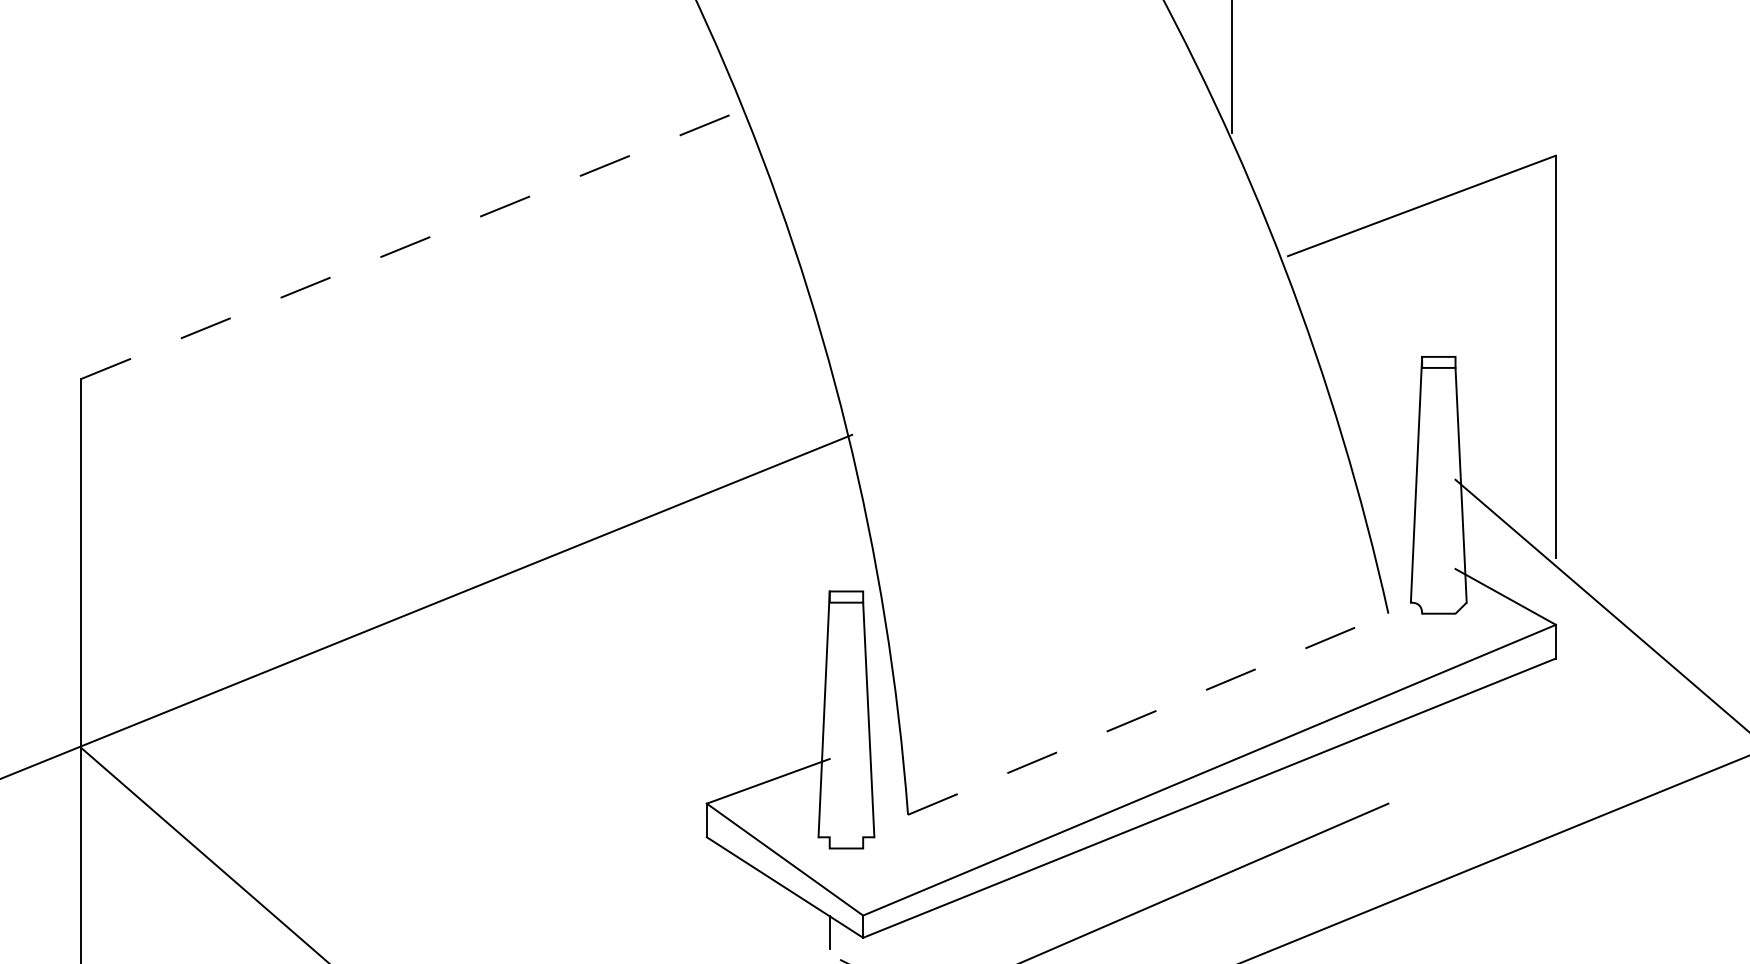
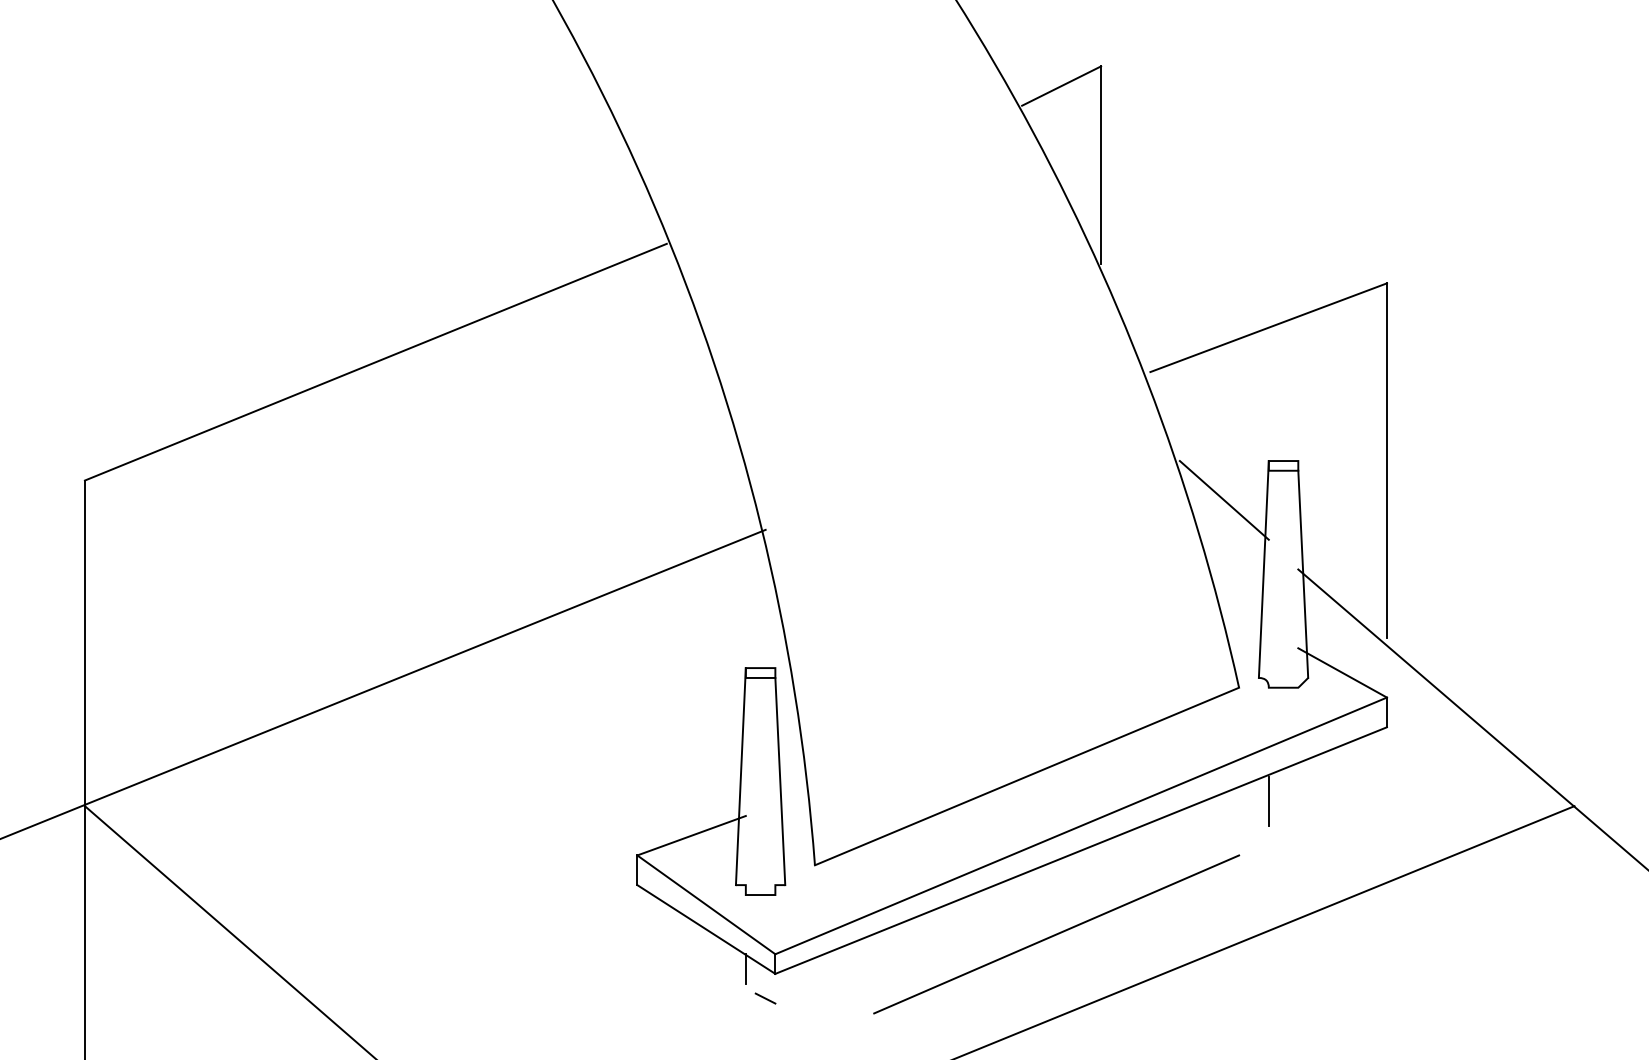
line: (411, 245) -> (376, 362), dashed -> solid
line: (1370, 401) -> (1223, 500), added
line: (1148, 714) -> (1027, 776), dashed -> solid
line: (1421, 741) -> (1268, 800), added

